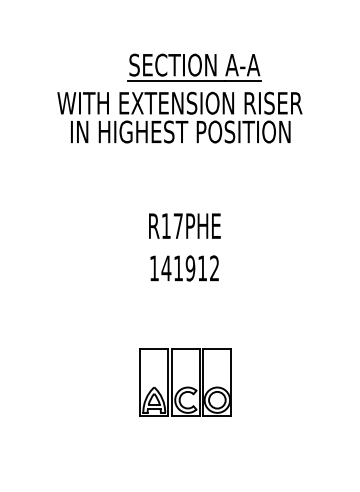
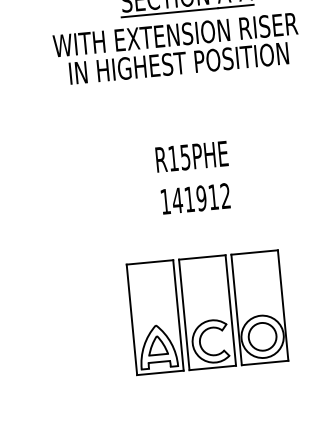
text: (177, 226) -> (184, 157), R17PHE -> R15PHE
part: (185, 382) -> (207, 312), size x1.67

